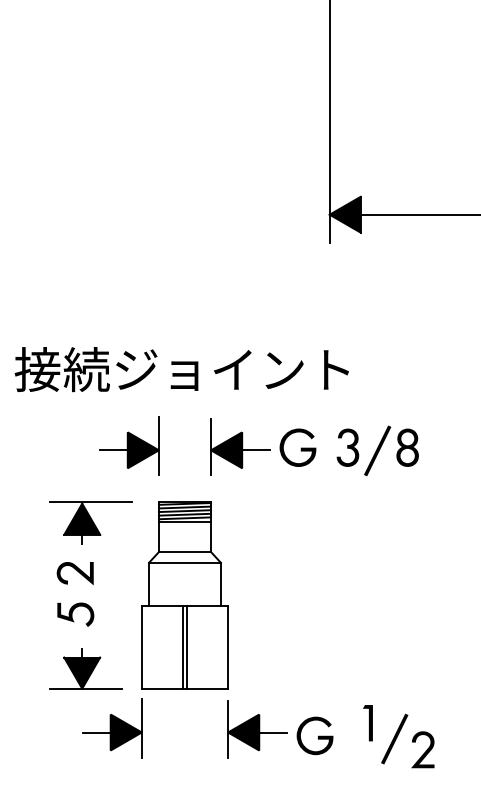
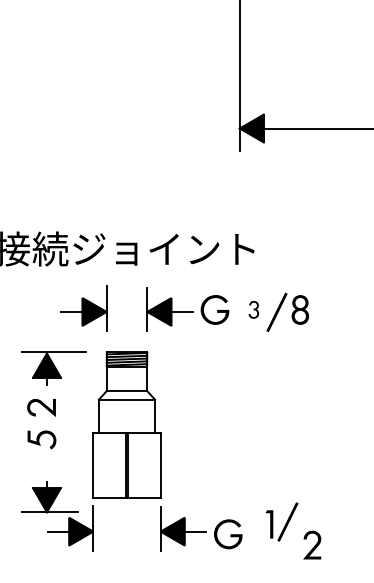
part: (347, 447) -> (253, 309), size x0.6
part: (85, 668) -> (49, 496), moved
line: (394, 738) -> (287, 521), moved

